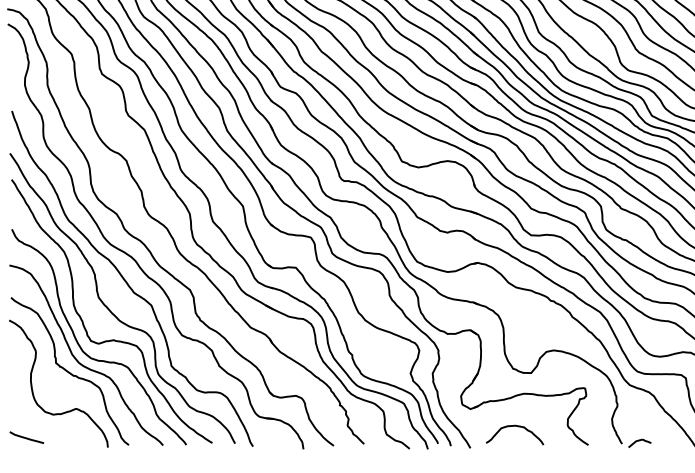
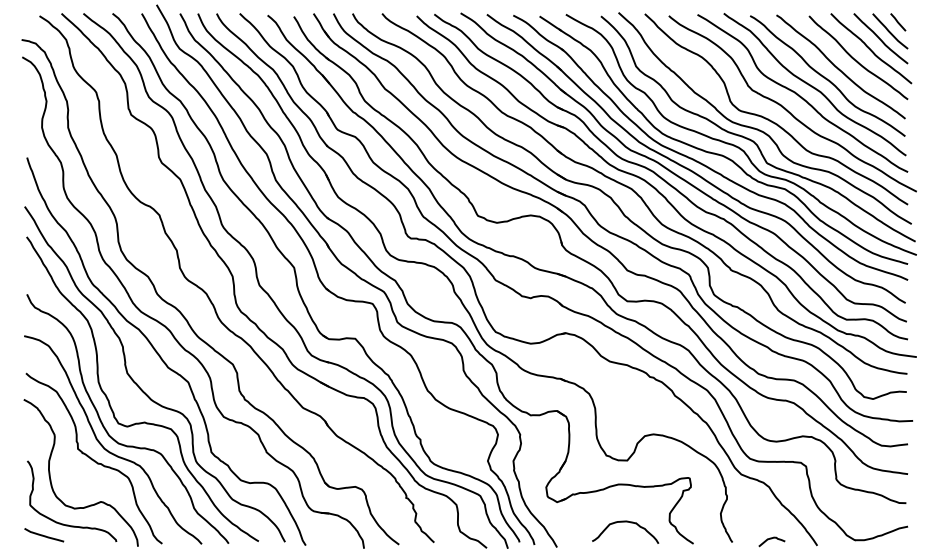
curve: (514, 426) -> (625, 522), moved
curve: (47, 428) -> (68, 524), added
curve: (639, 441) -> (771, 539), moved

